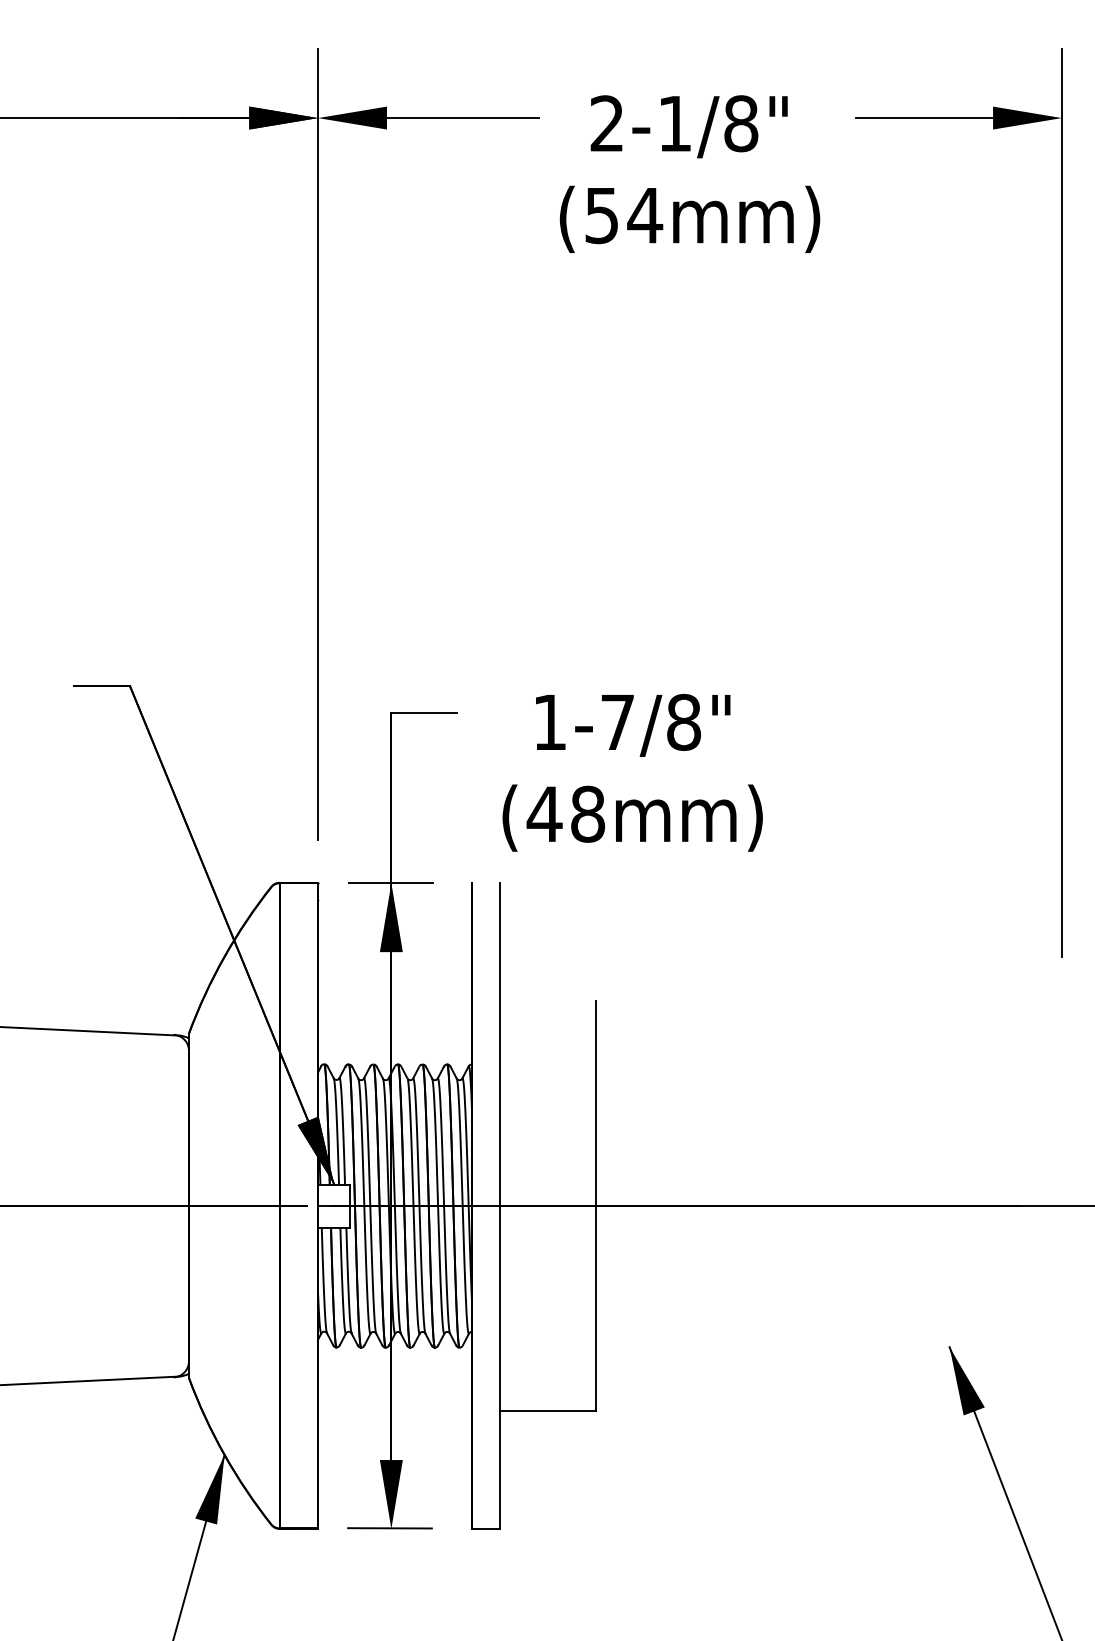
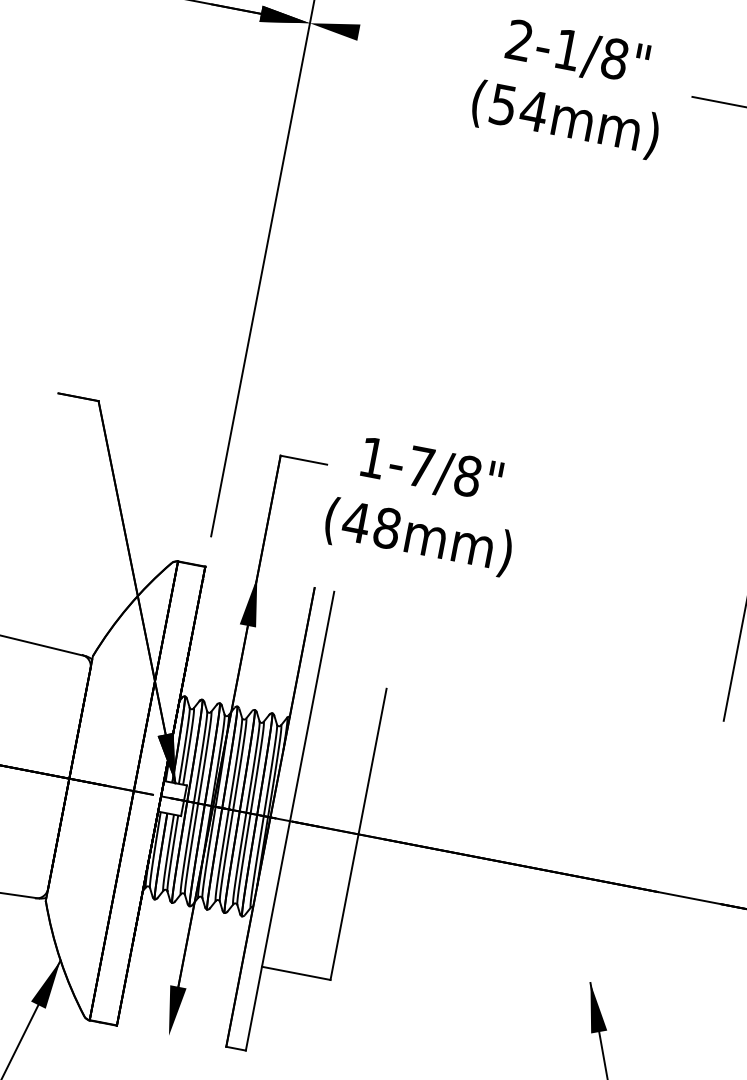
line: (462, 118) -> (412, 43), removed
text: (689, 173) -> (571, 87), moved
text: (632, 772) -> (424, 504), moved
line: (390, 883) -> (256, 577), removed
line: (389, 1528) -> (167, 1035), removed

